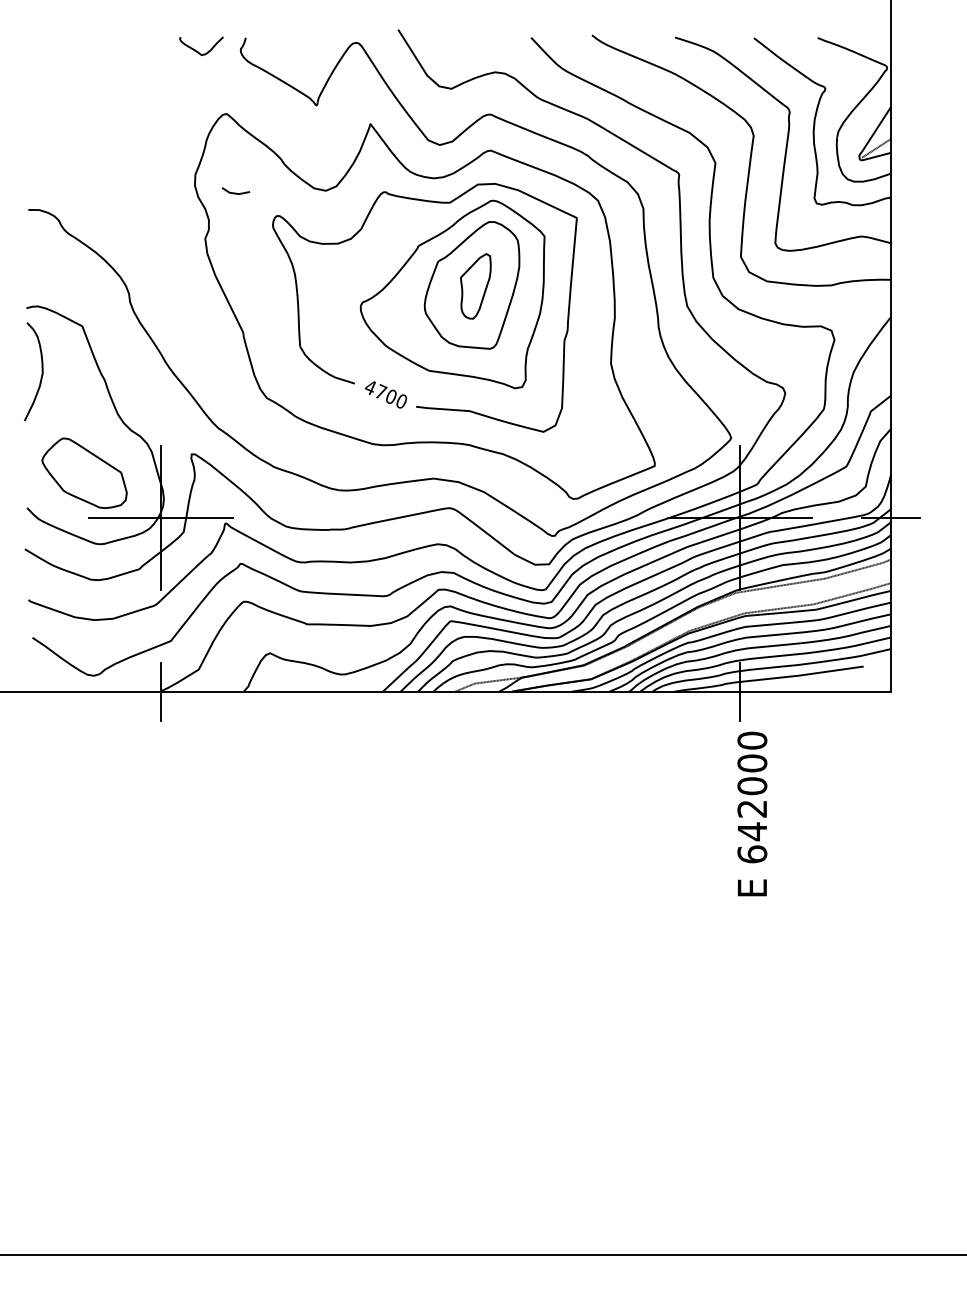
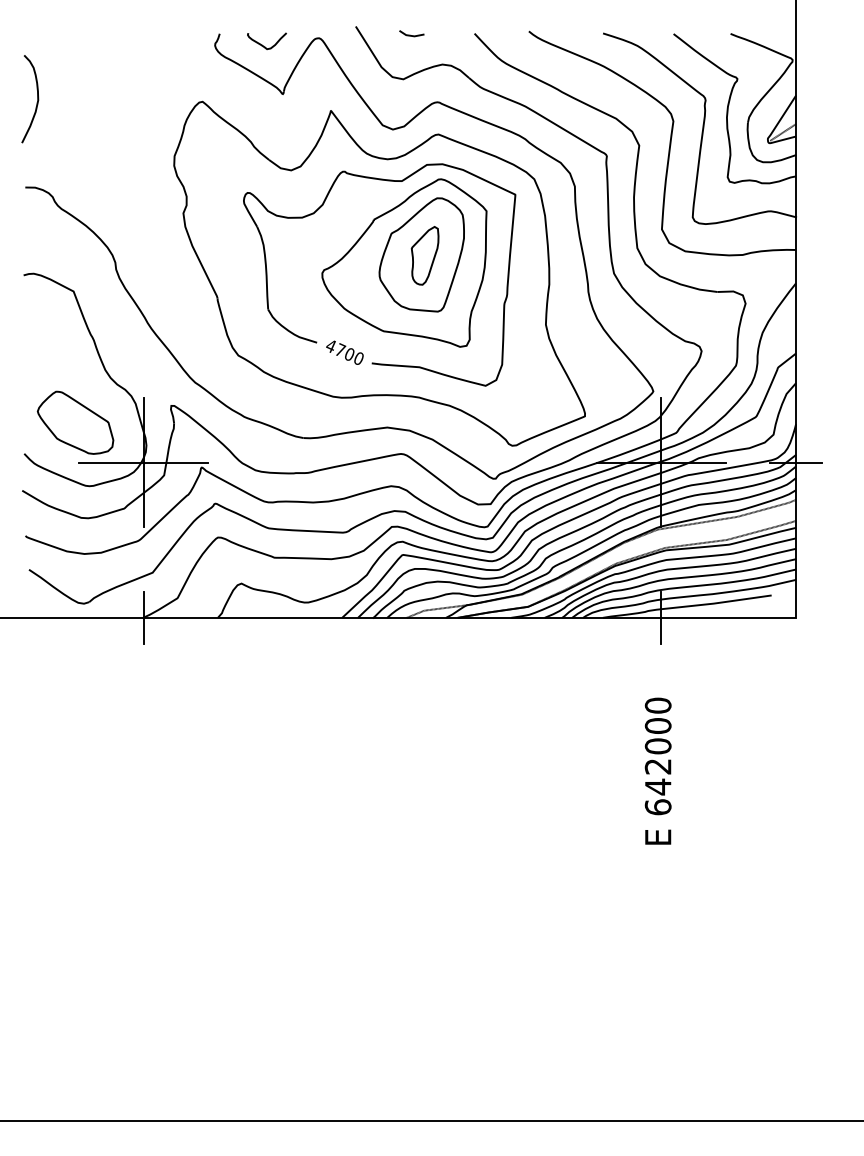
curve: (196, 49) -> (262, 44), moved
line: (234, 192) -> (410, 34), moved
curve: (40, 375) -> (36, 102), moved
text: (751, 813) -> (657, 770), moved

